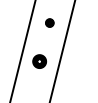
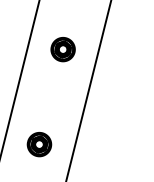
part: (49, 22) -> (62, 48), size x1.67
part: (39, 61) -> (39, 144), moved

